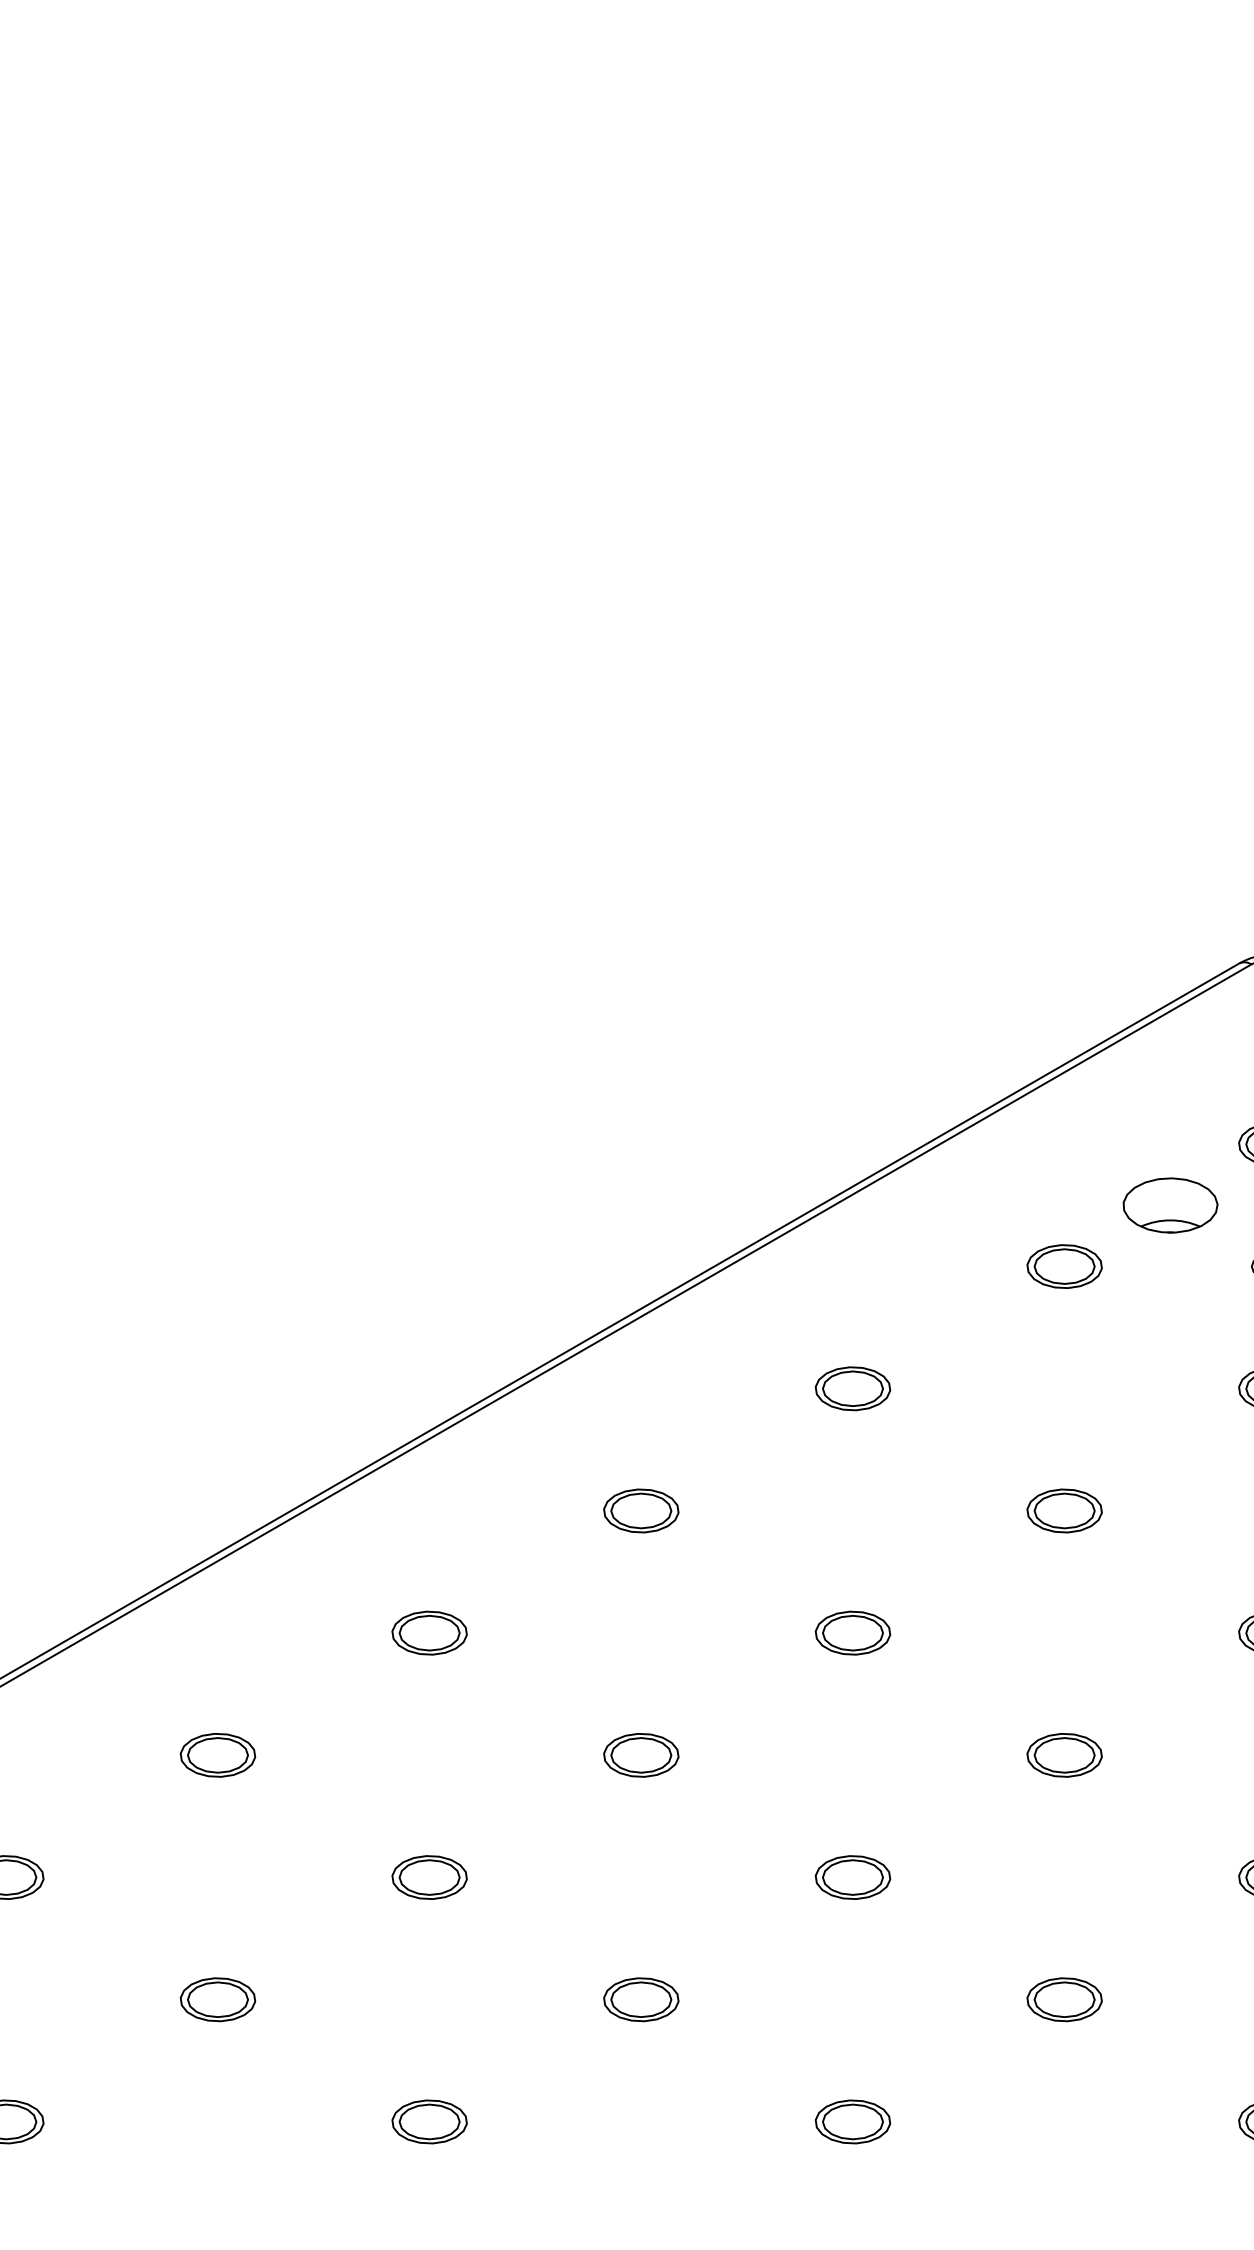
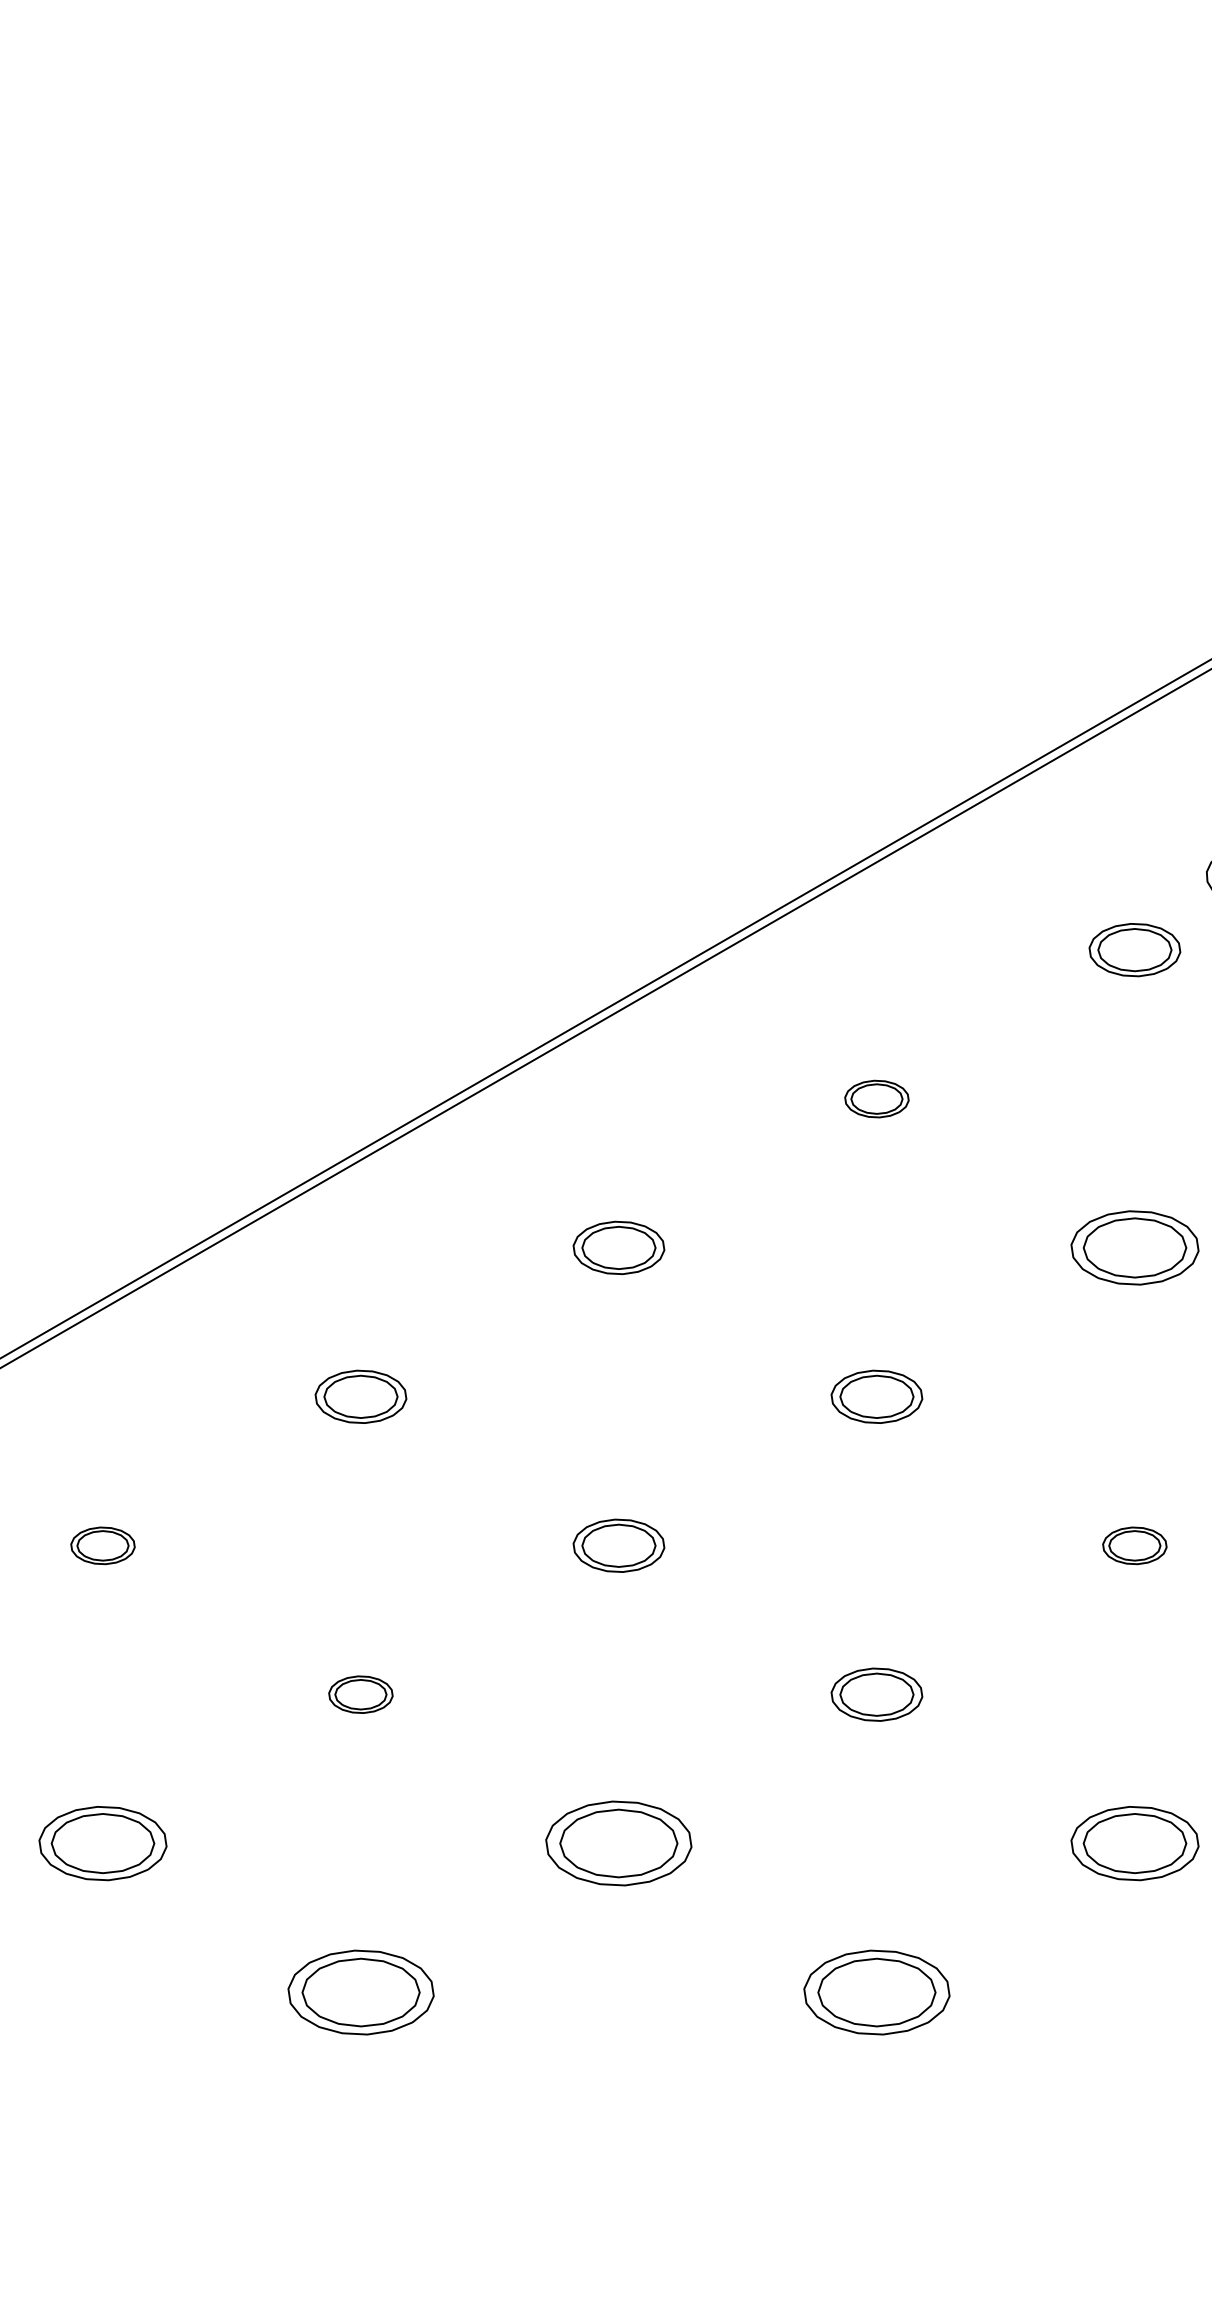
part: (852, 1388) -> (876, 1098), size x0.7
part: (1064, 1510) -> (1134, 1247), size x1.4
part: (217, 1755) -> (102, 1545), size x0.7
part: (1064, 1755) -> (1134, 1545), size x0.7
part: (429, 1877) -> (360, 1694), size x0.7
part: (217, 1999) -> (102, 1843), size x1.4
part: (641, 1999) -> (619, 1843), size x1.6
part: (1064, 1999) -> (1134, 1843), size x1.4
part: (429, 2121) -> (360, 1992), size x1.6
part: (852, 2121) -> (876, 1992), size x1.6

